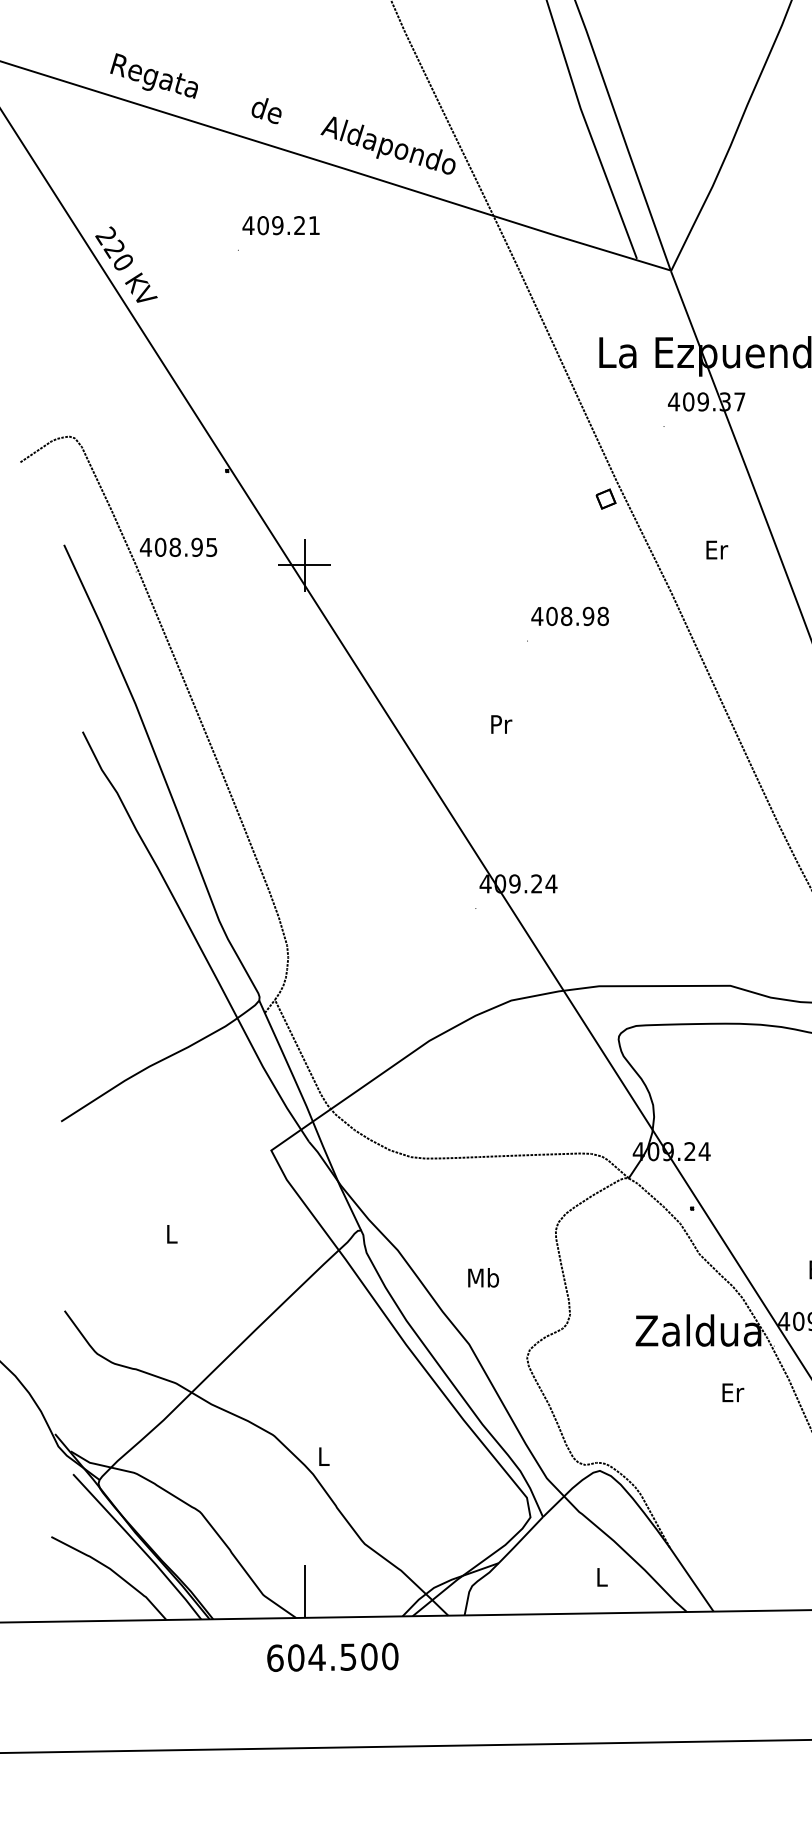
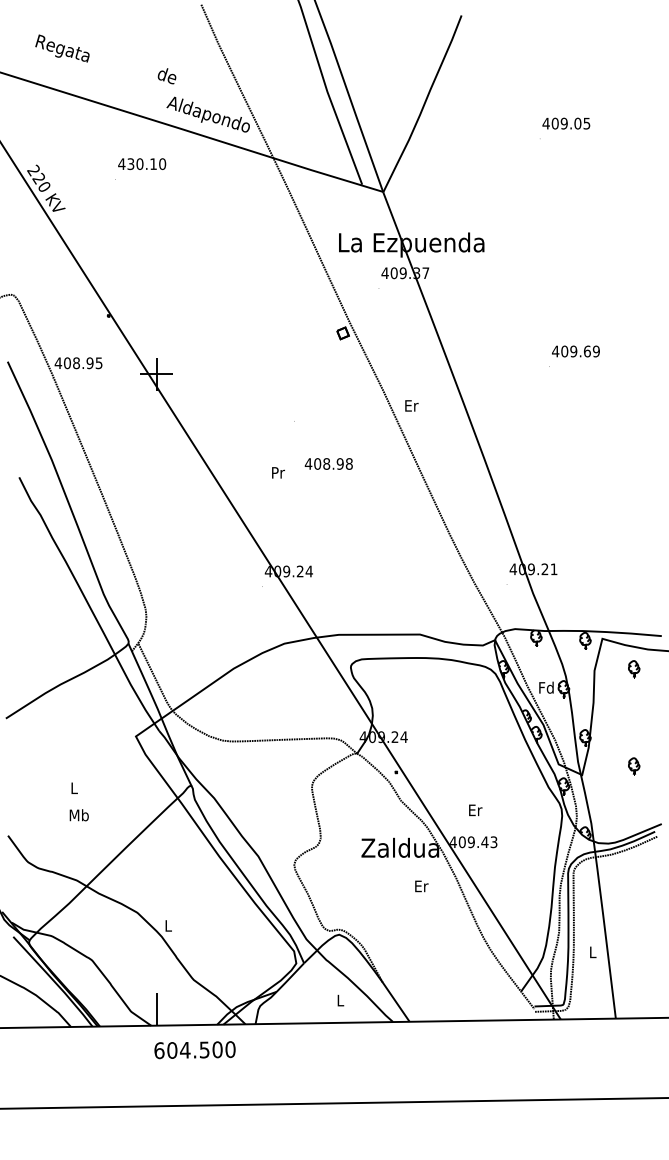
text: (154, 75) -> (62, 48), moved
text: (265, 111) -> (166, 76), moved
text: (288, 226) -> (146, 164), 409.21 -> 430.10
text: (716, 549) -> (411, 405), moved
text: (569, 615) -> (328, 463), moved
text: (482, 1278) -> (78, 815), moved
text: (331, 1657) -> (194, 1050), moved

